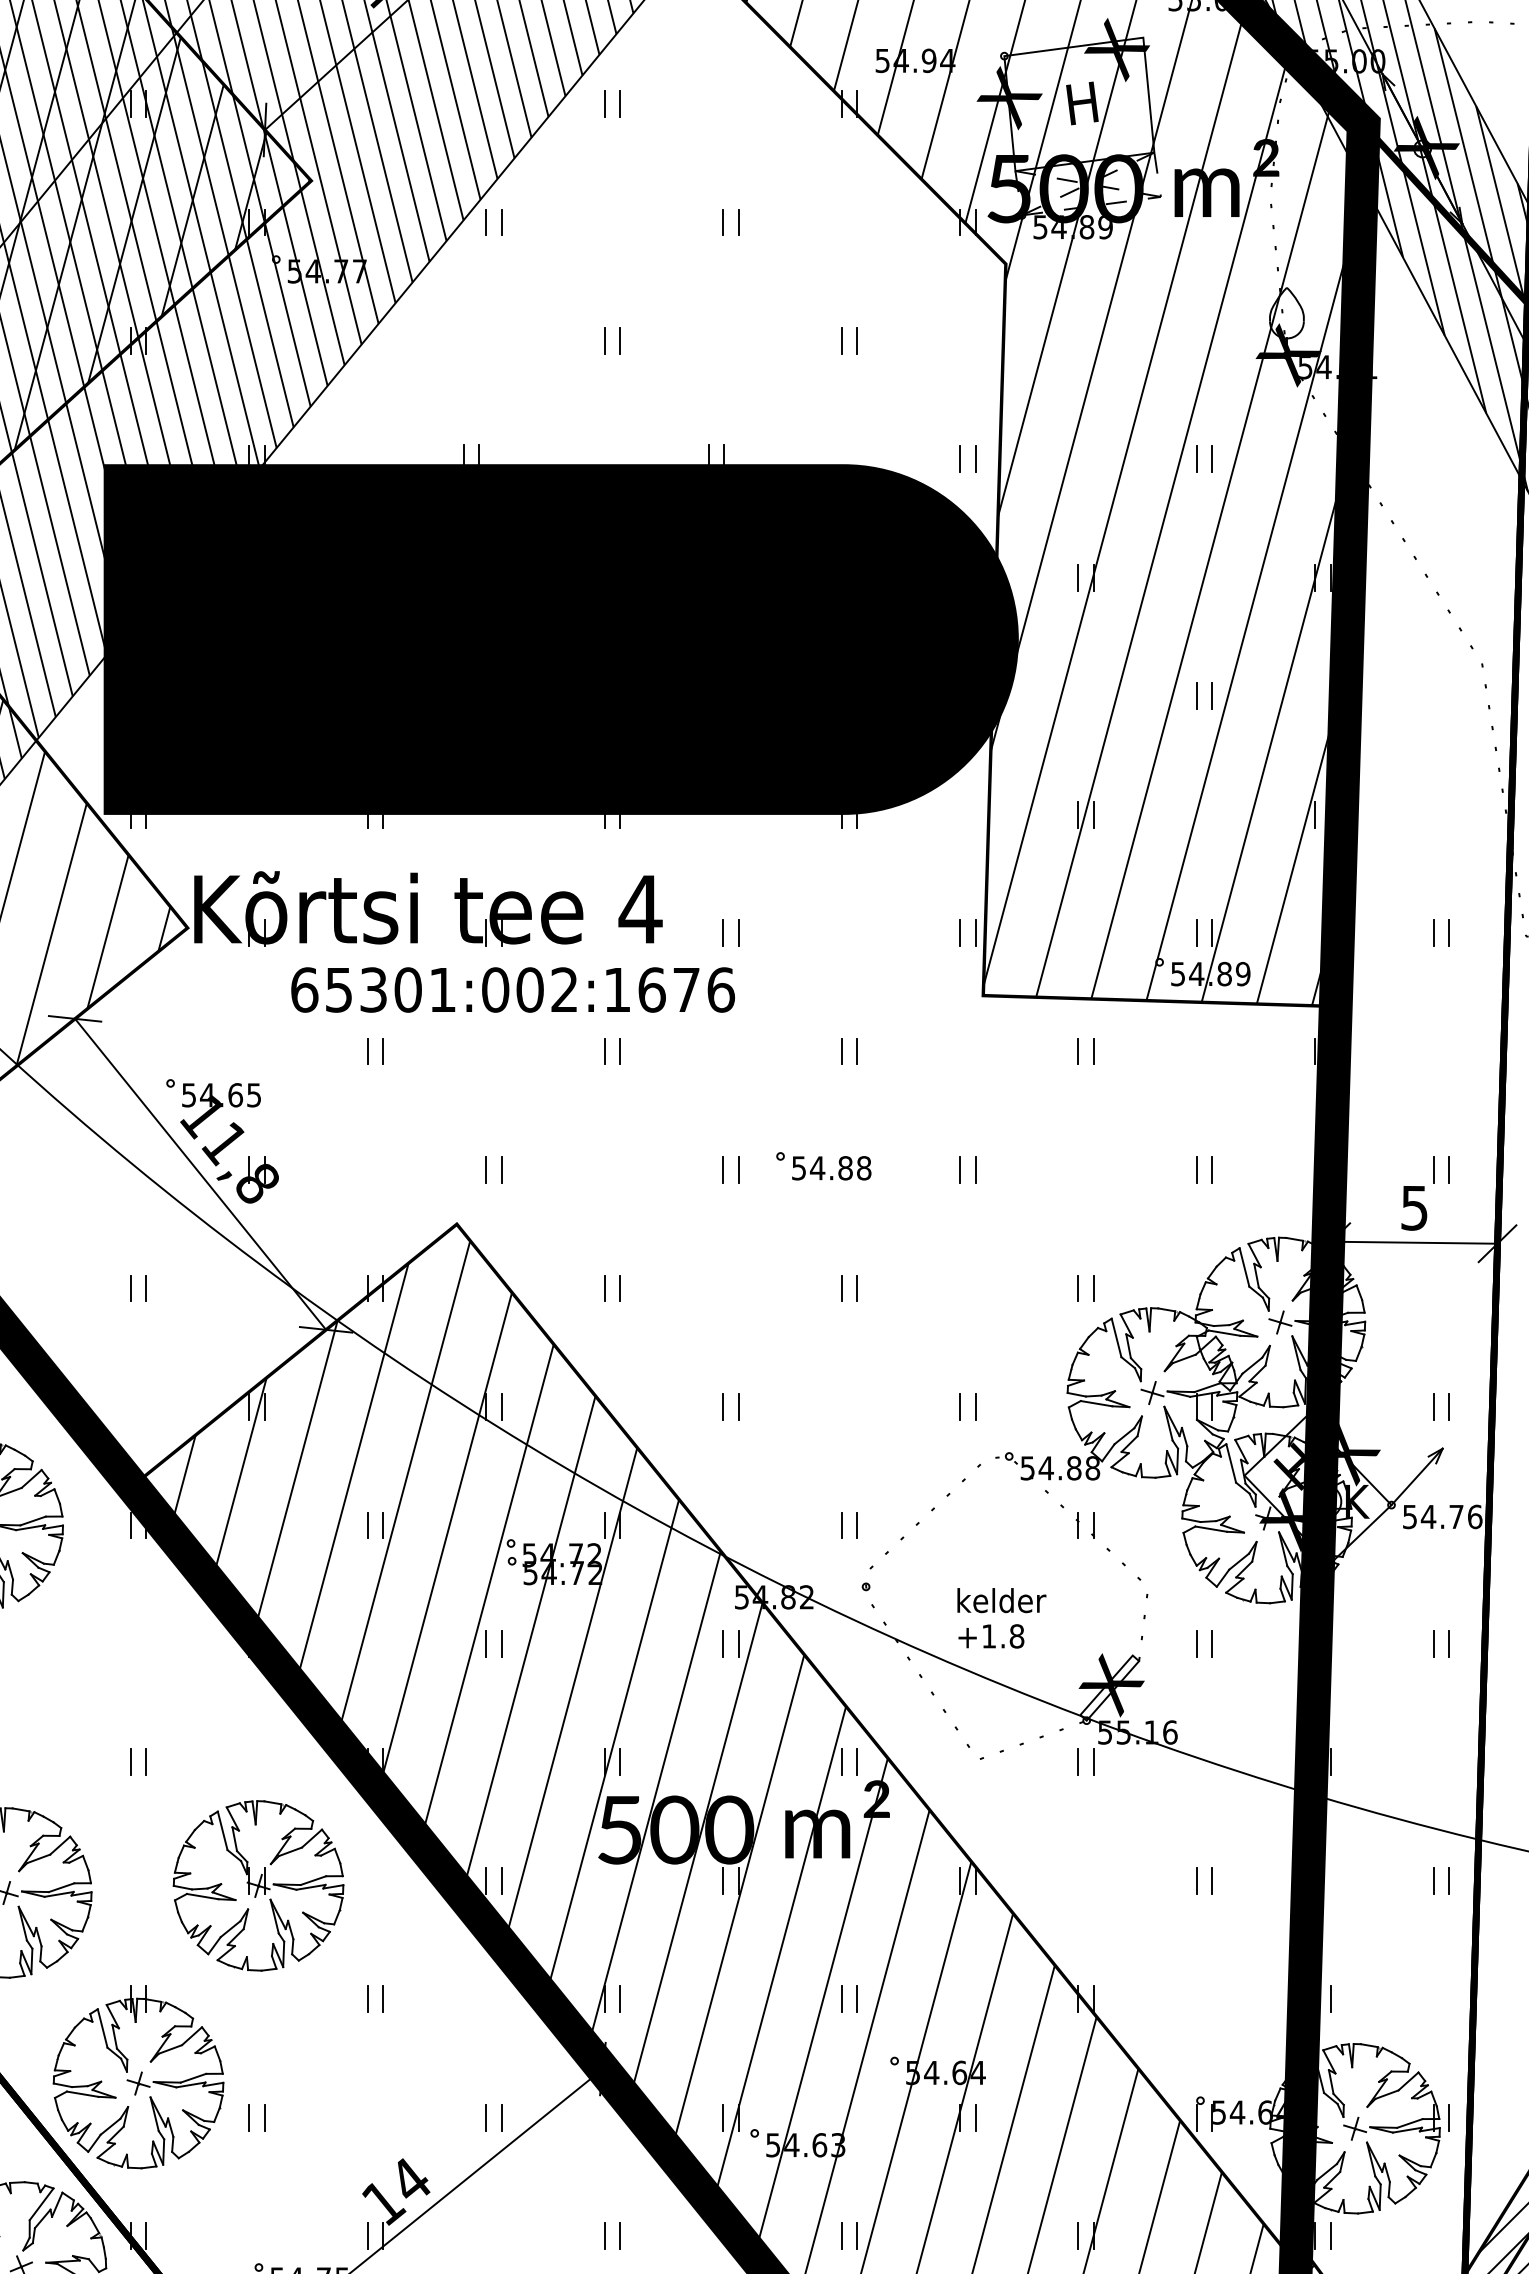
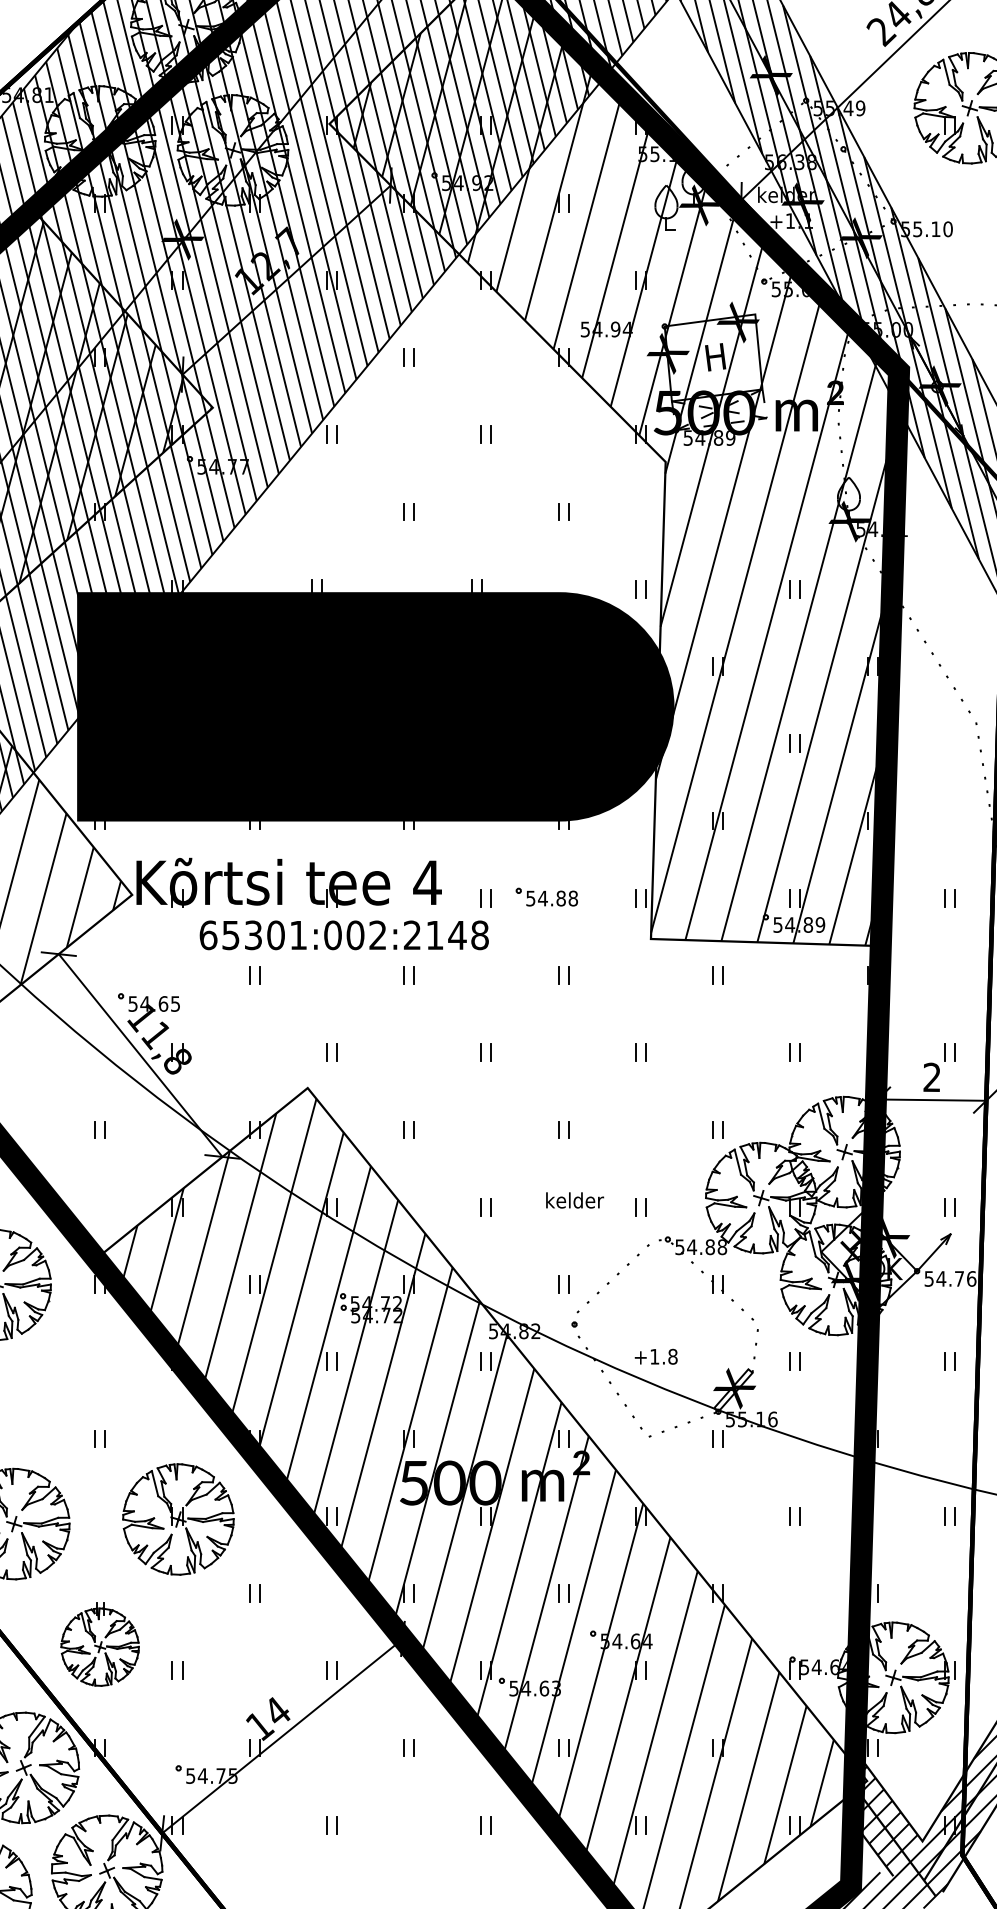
text: (669, 990) -> (446, 935), 65301:002:1676 -> 65301:002:2148
part: (823, 1165) -> (546, 896), moved
text: (1413, 1208) -> (931, 1077), 5 -> 2
text: (1002, 1600) -> (575, 1200), moved
part: (137, 2077) -> (99, 1644), size x0.7

